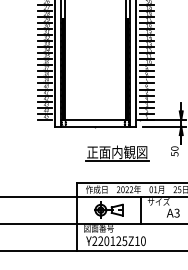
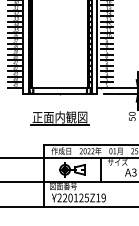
part: (117, 153) -> (60, 118), moved
text: (143, 240) -> (103, 197), Y220125Z10 -> Y220125Z19

